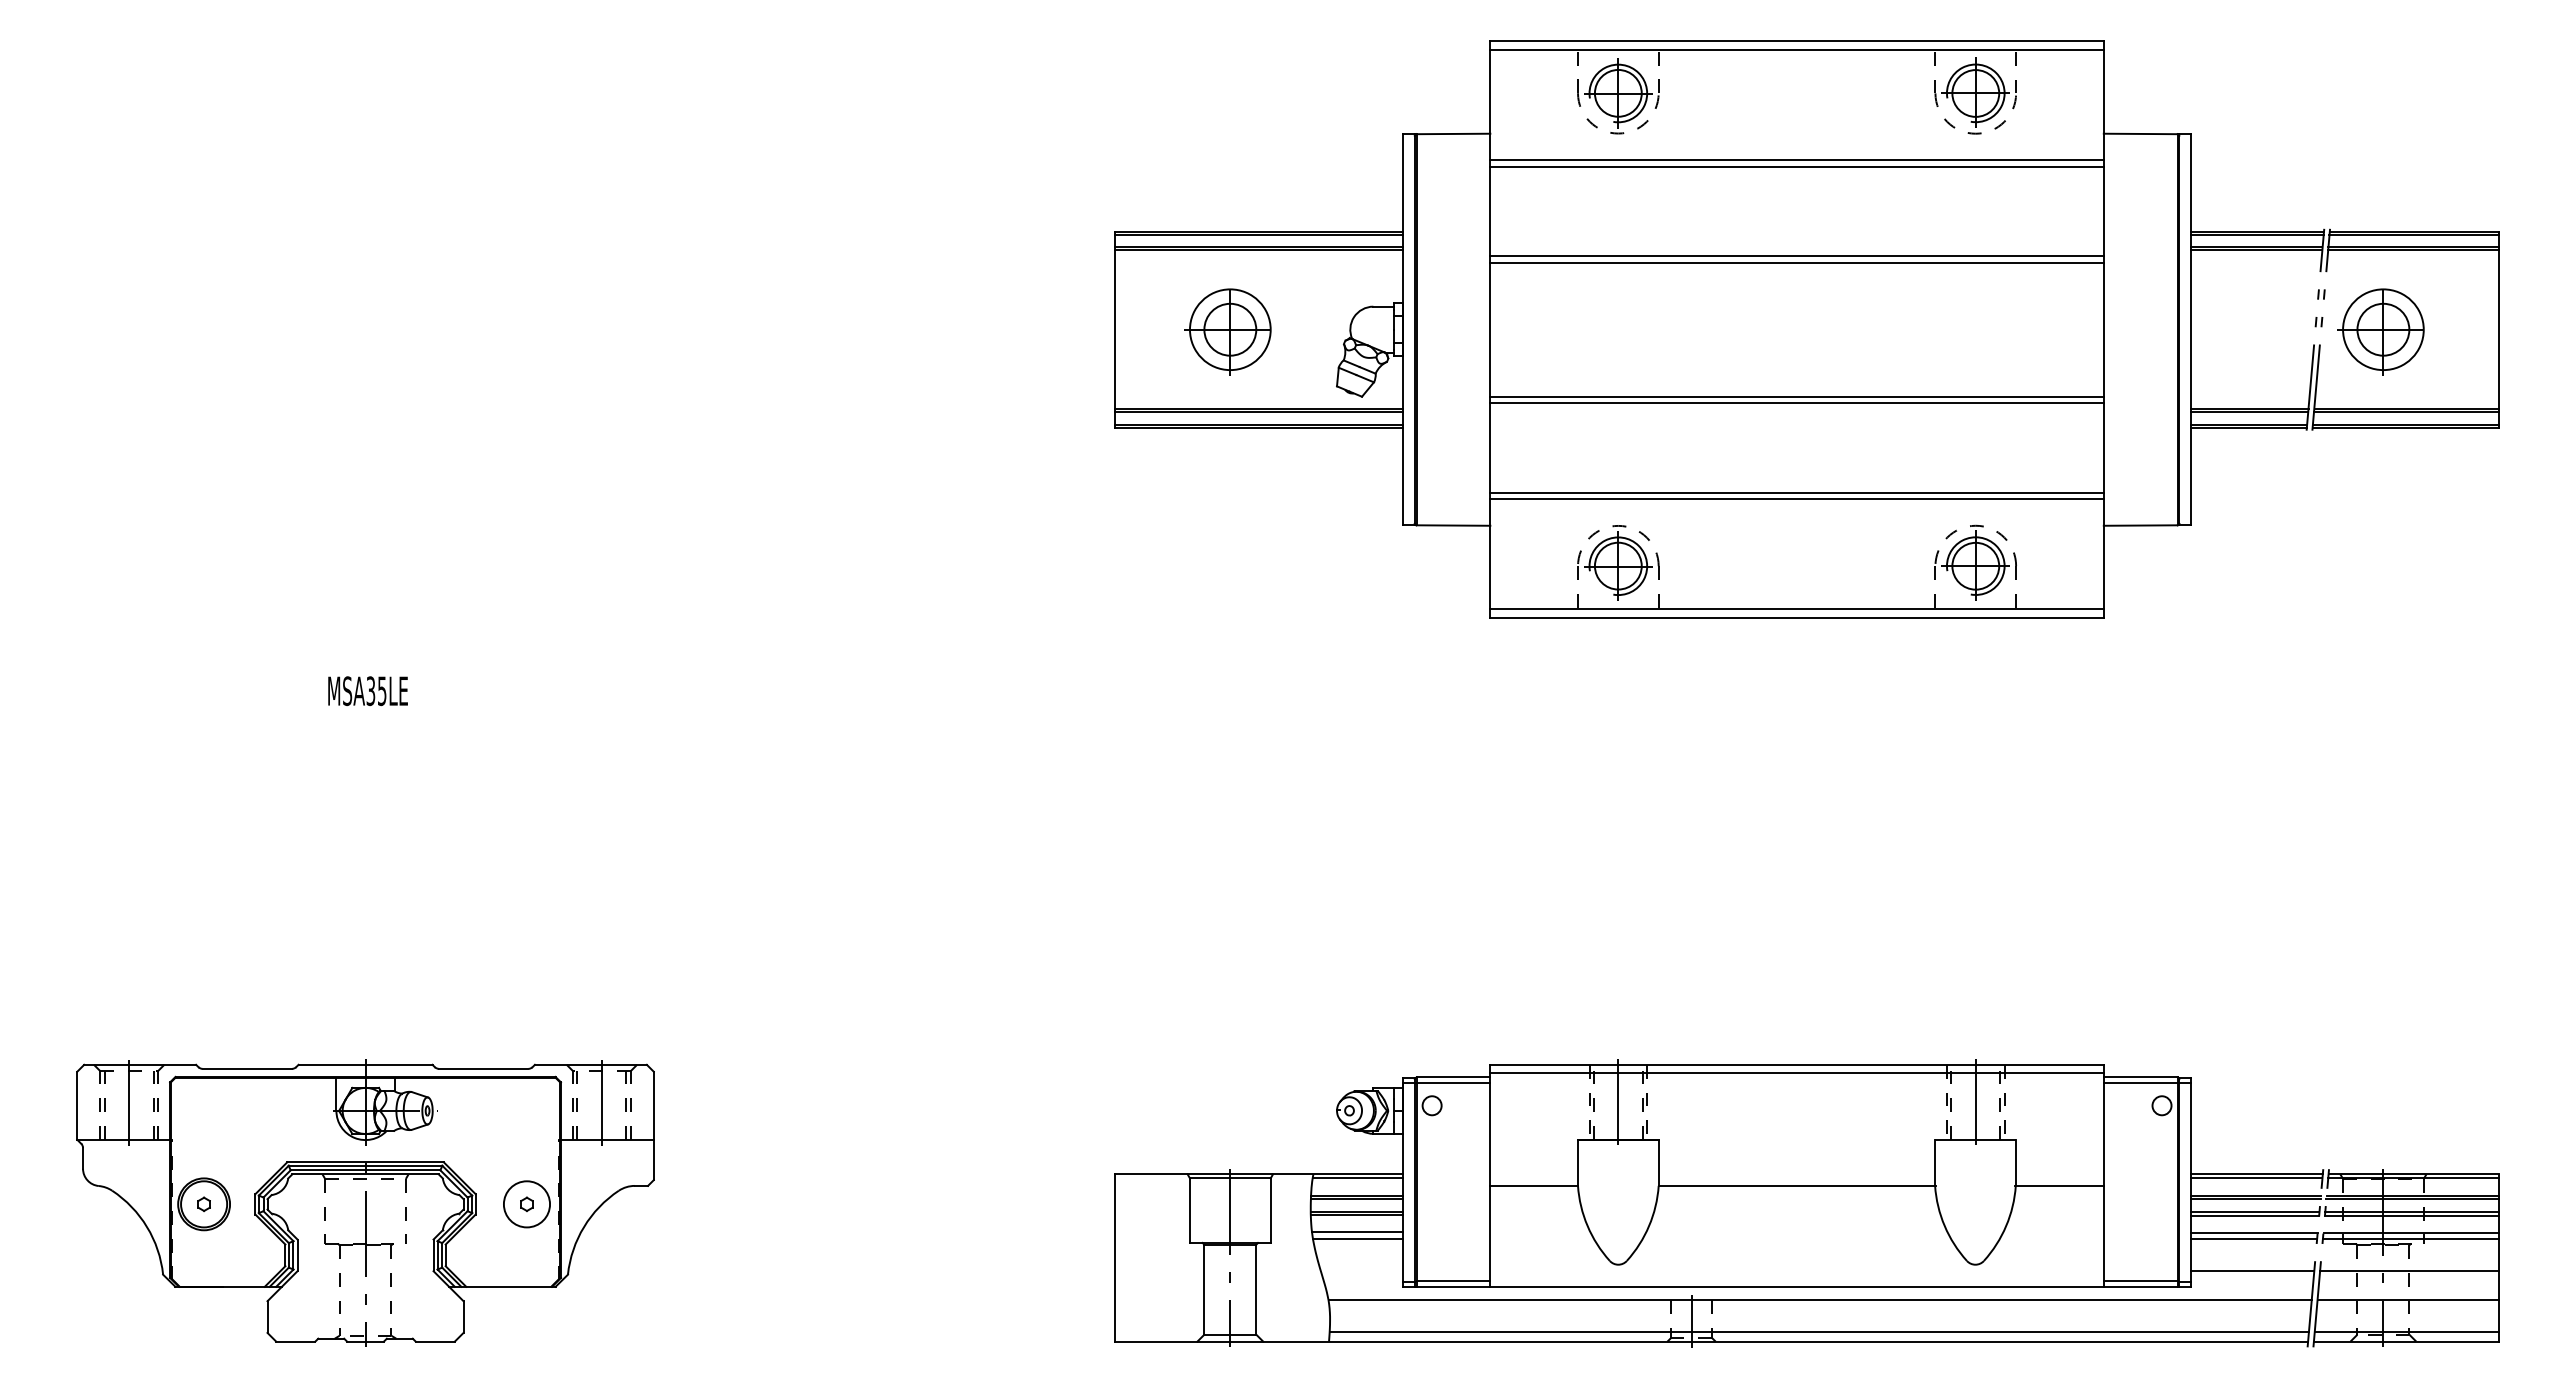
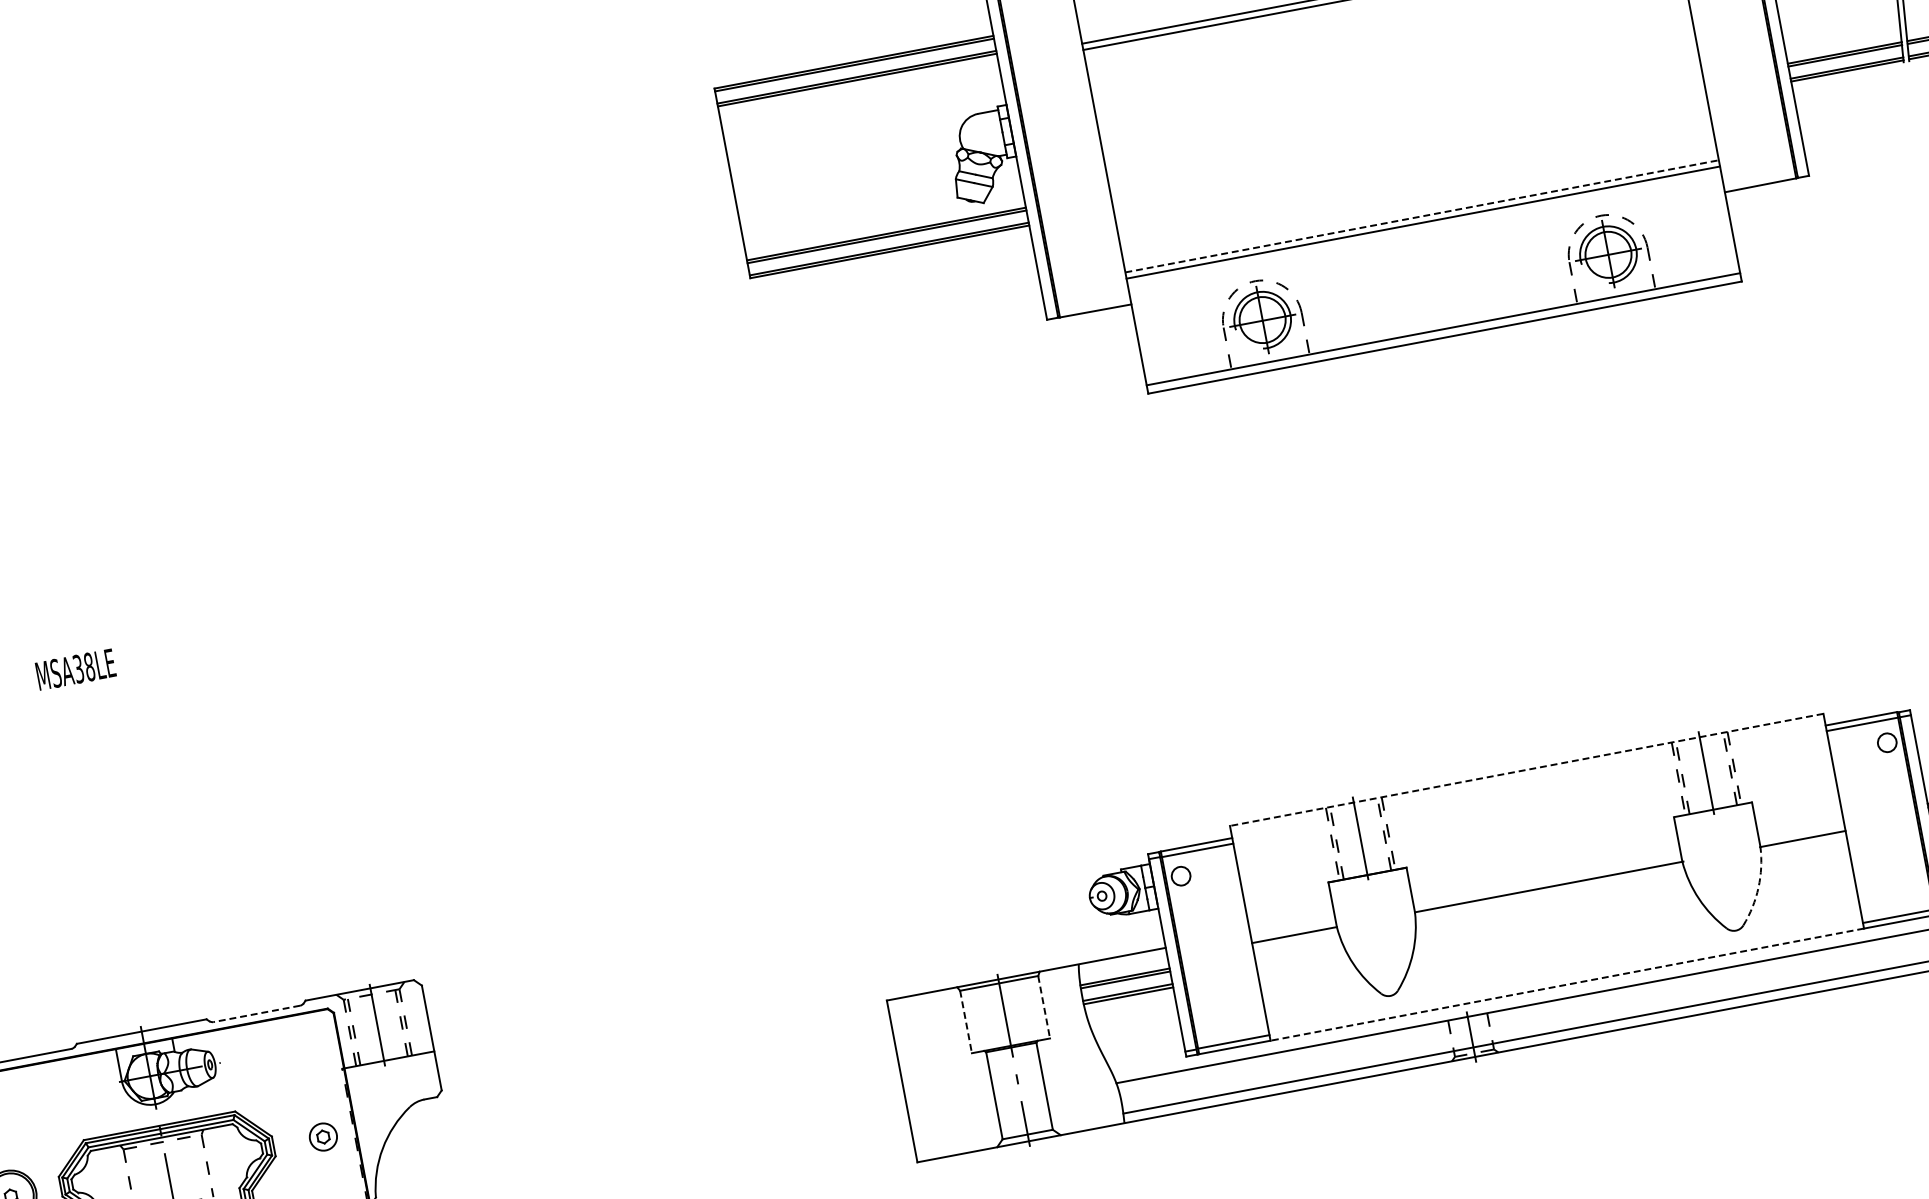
part: (1227, 331) -> (841, 164), removed
line: (1796, 396) -> (1403, 123), removed
line: (1796, 403) -> (1405, 130), removed
line: (1797, 492) -> (1422, 216), solid -> dashed
text: (381, 691) -> (88, 667), MSA35LE -> MSA38LE
line: (1797, 1064) -> (1527, 769), solid -> dashed
line: (483, 1068) -> (256, 1013), solid -> dashed
line: (1796, 1073) -> (1527, 778), removed
line: (1357, 1177) -> (1122, 959), removed
circle: (526, 1204) -> (322, 1137), size x0.6
line: (1189, 1211) -> (965, 1022), solid -> dashed
line: (1270, 1211) -> (1044, 1008), solid -> dashed
arc: (2006, 1226) -> (1758, 888), solid -> dashed
line: (1357, 1231) -> (1131, 1011), removed
line: (1357, 1238) -> (1133, 1018), removed
line: (1797, 1286) -> (1567, 984), solid -> dashed

